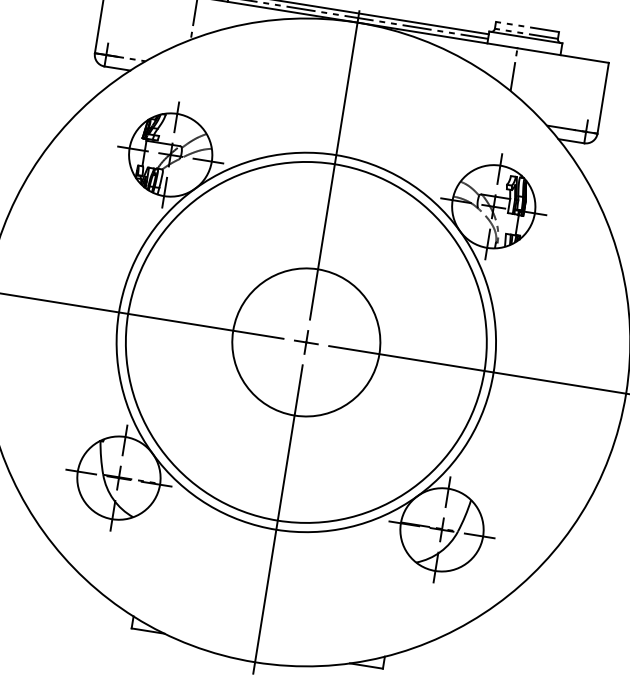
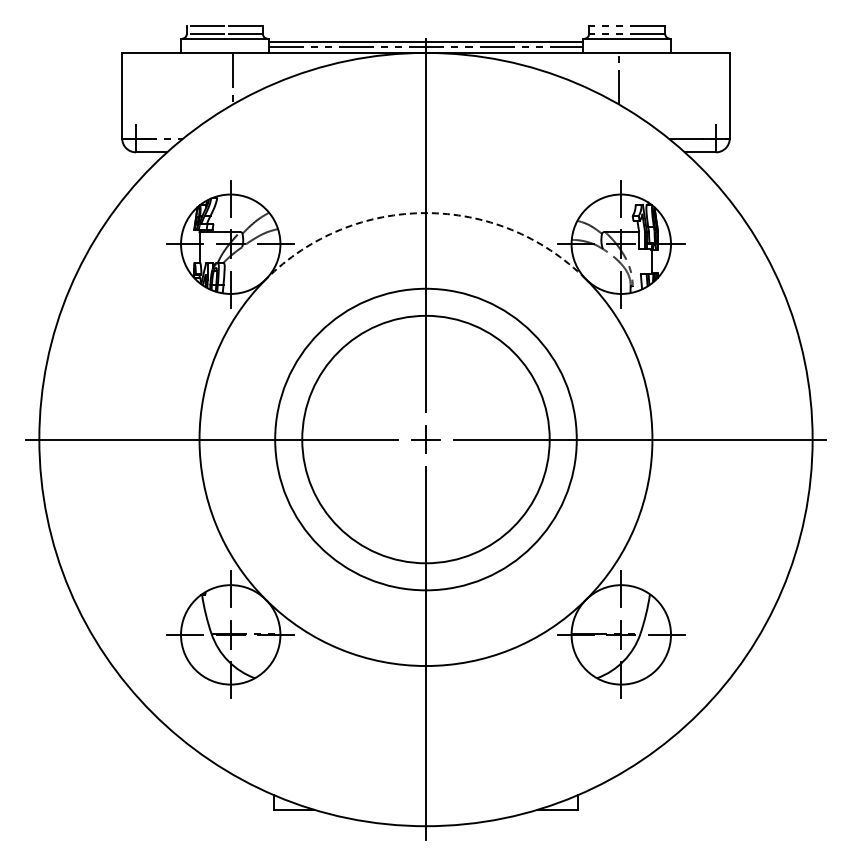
arc: (335, 155) -> (425, 213), solid -> dashed
circle: (305, 342) -> (425, 439), size x0.7
circle: (305, 342) -> (425, 439), size x1.4

